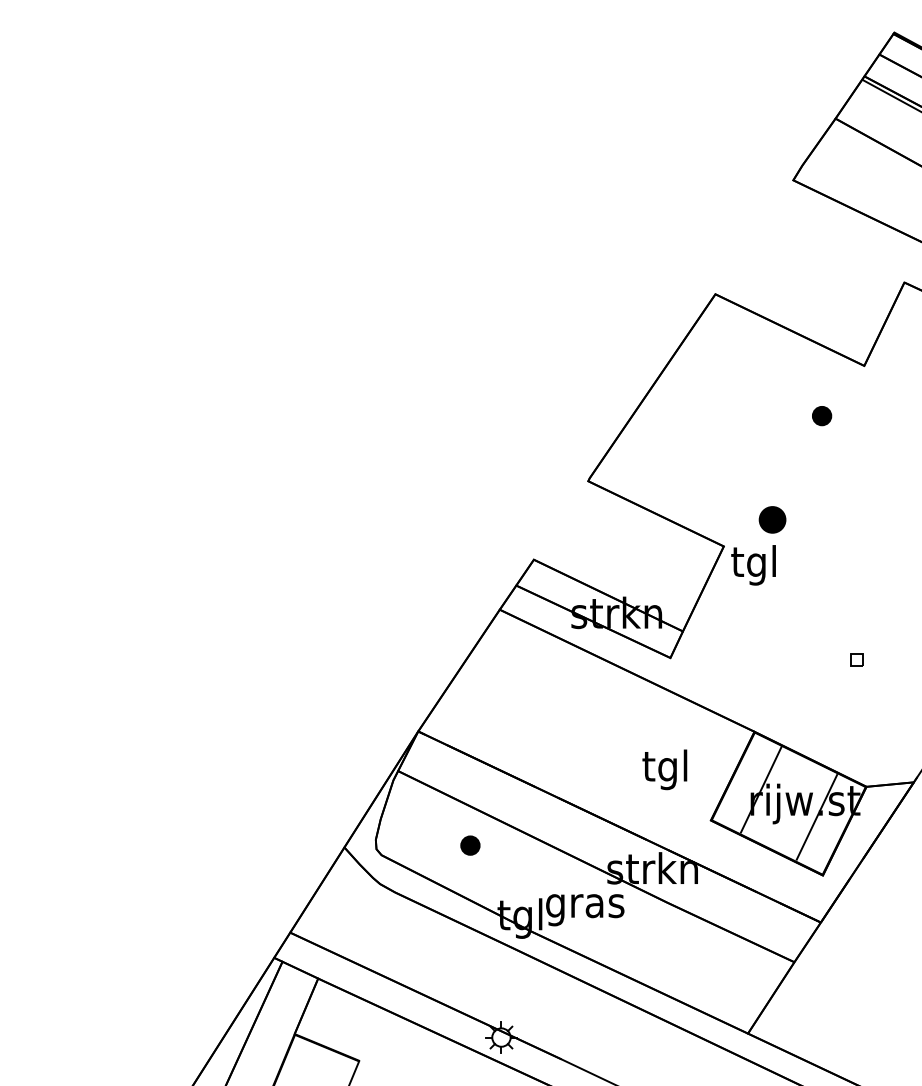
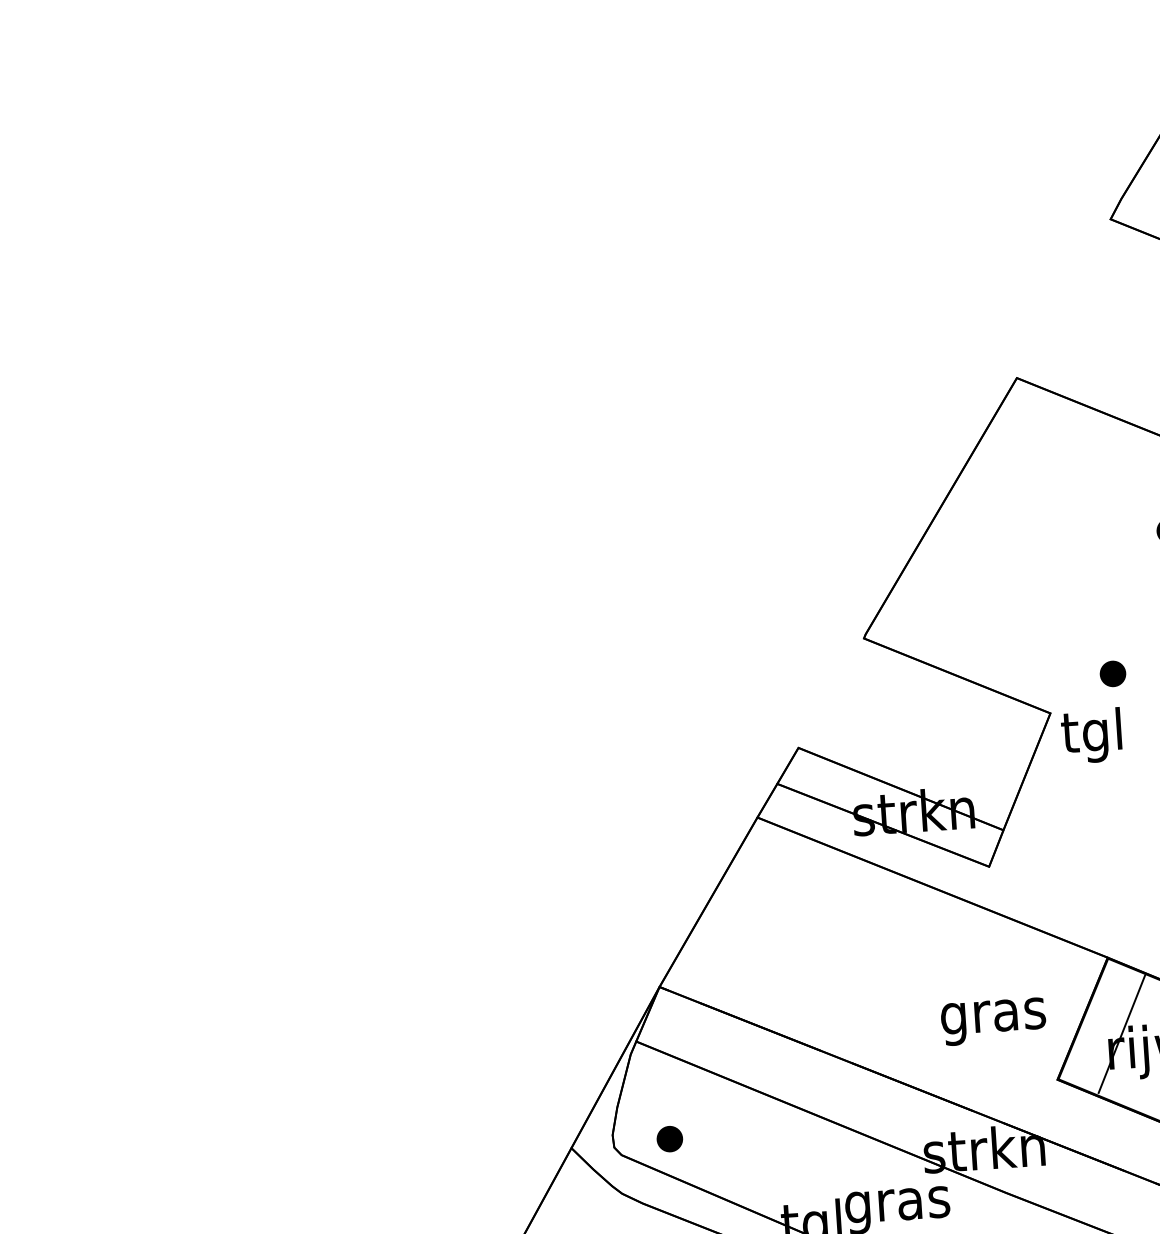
part: (772, 520) -> (1112, 674), size x0.71
text: (666, 769) -> (993, 1015), tgl -> gras
part: (470, 845) -> (669, 1138), moved

